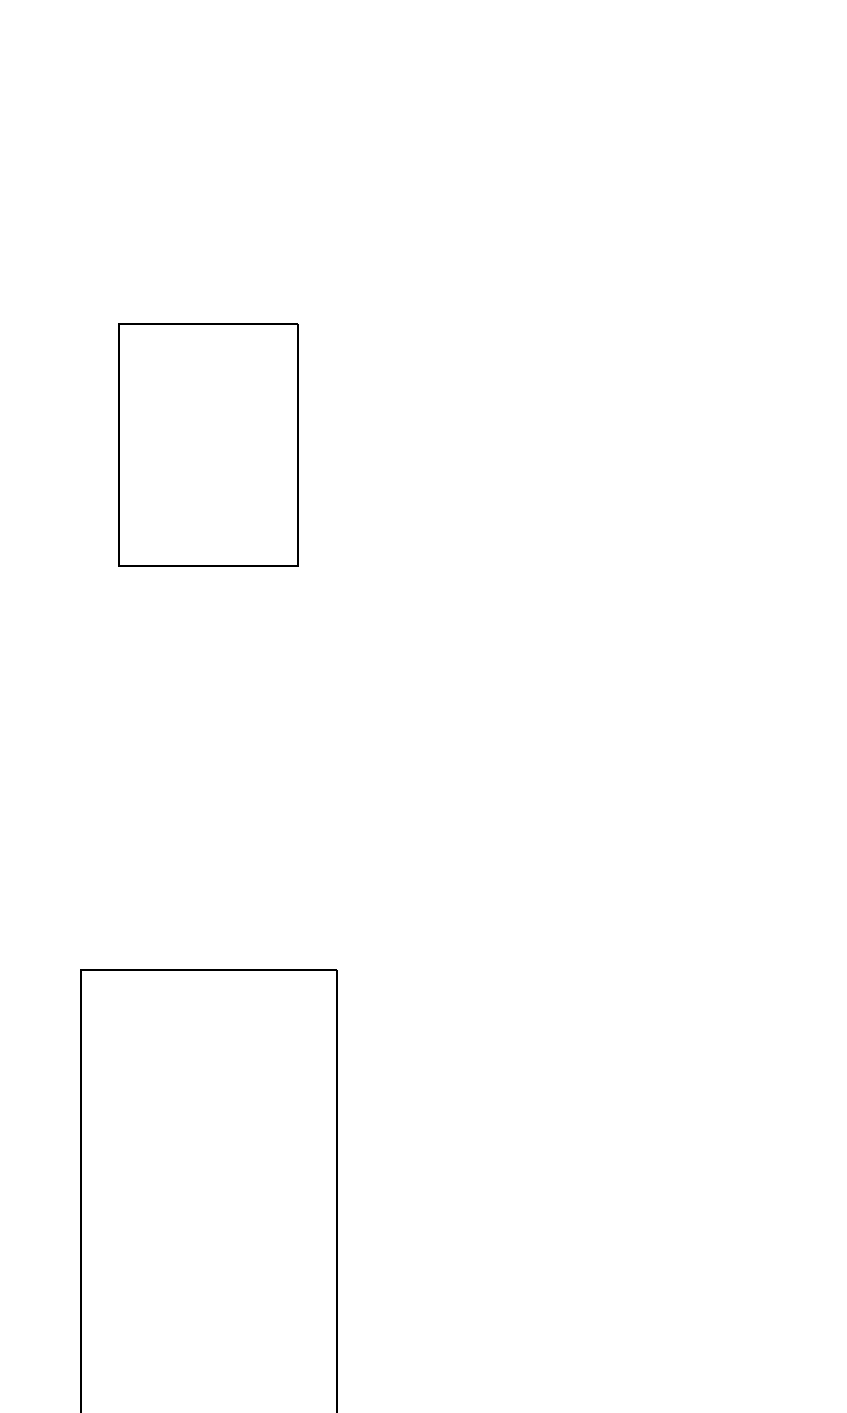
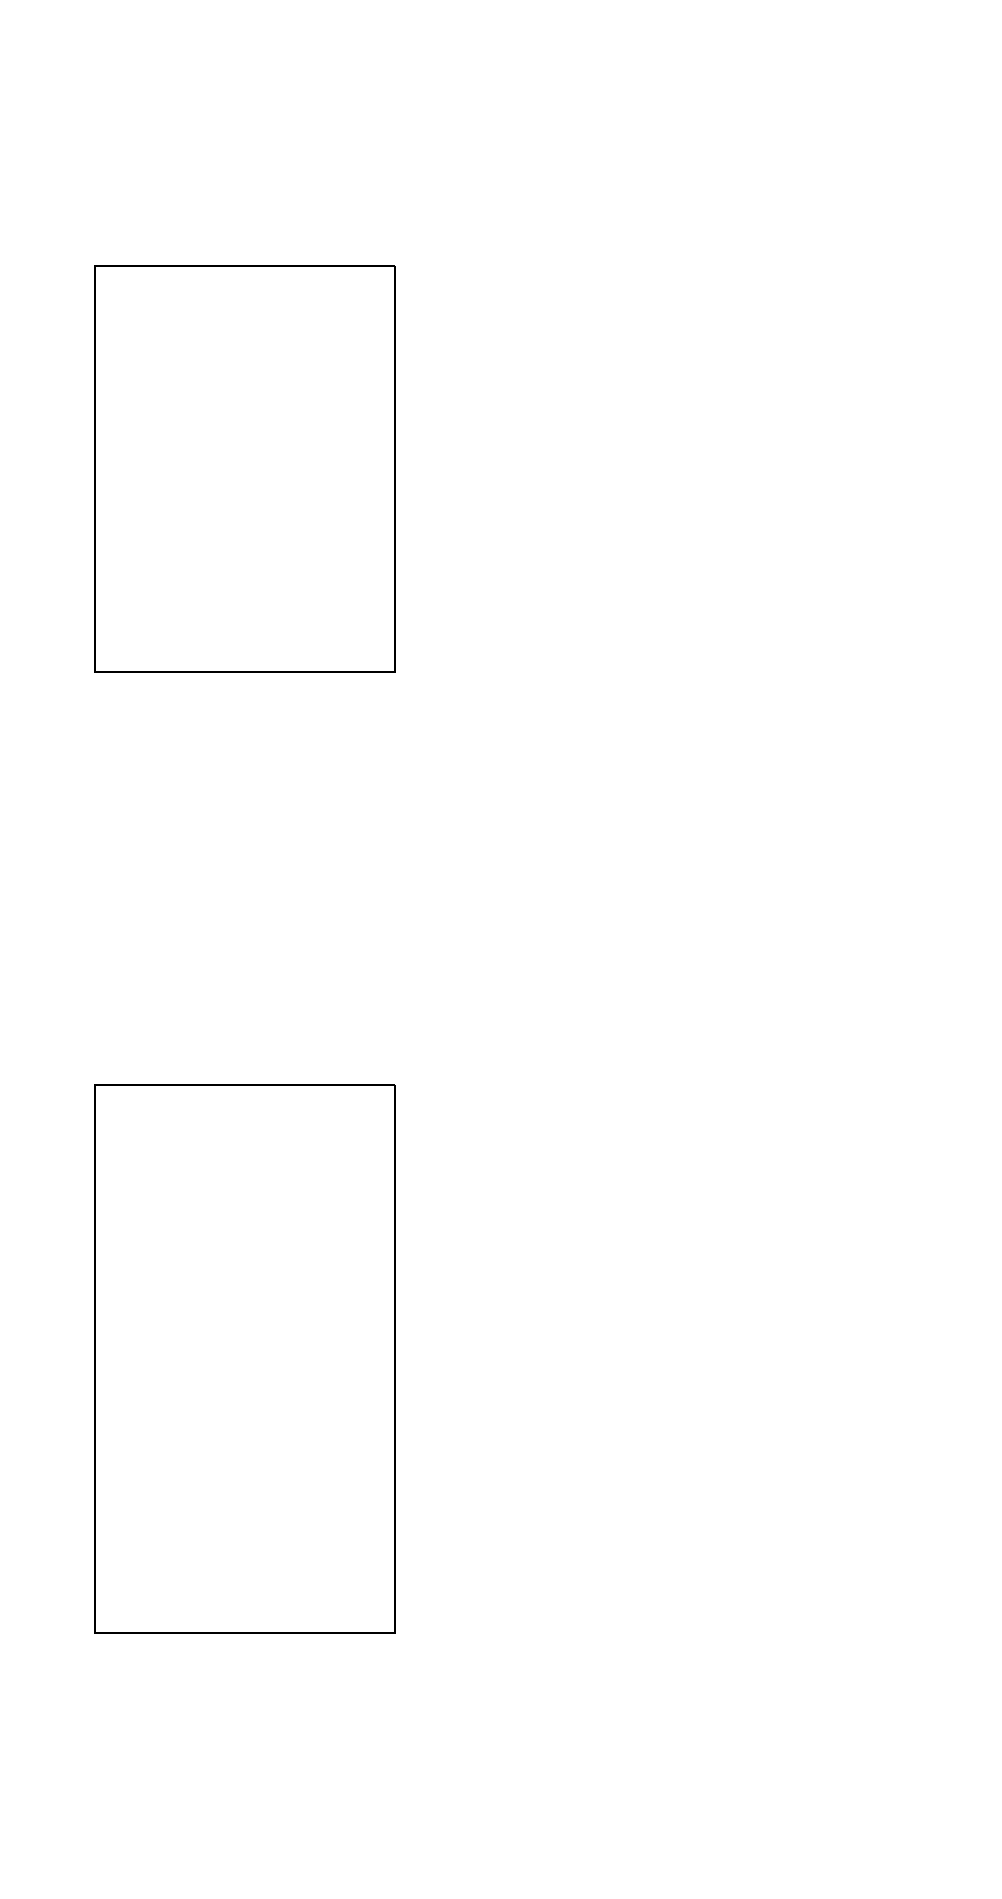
part: (208, 444) -> (244, 468), size x1.43

